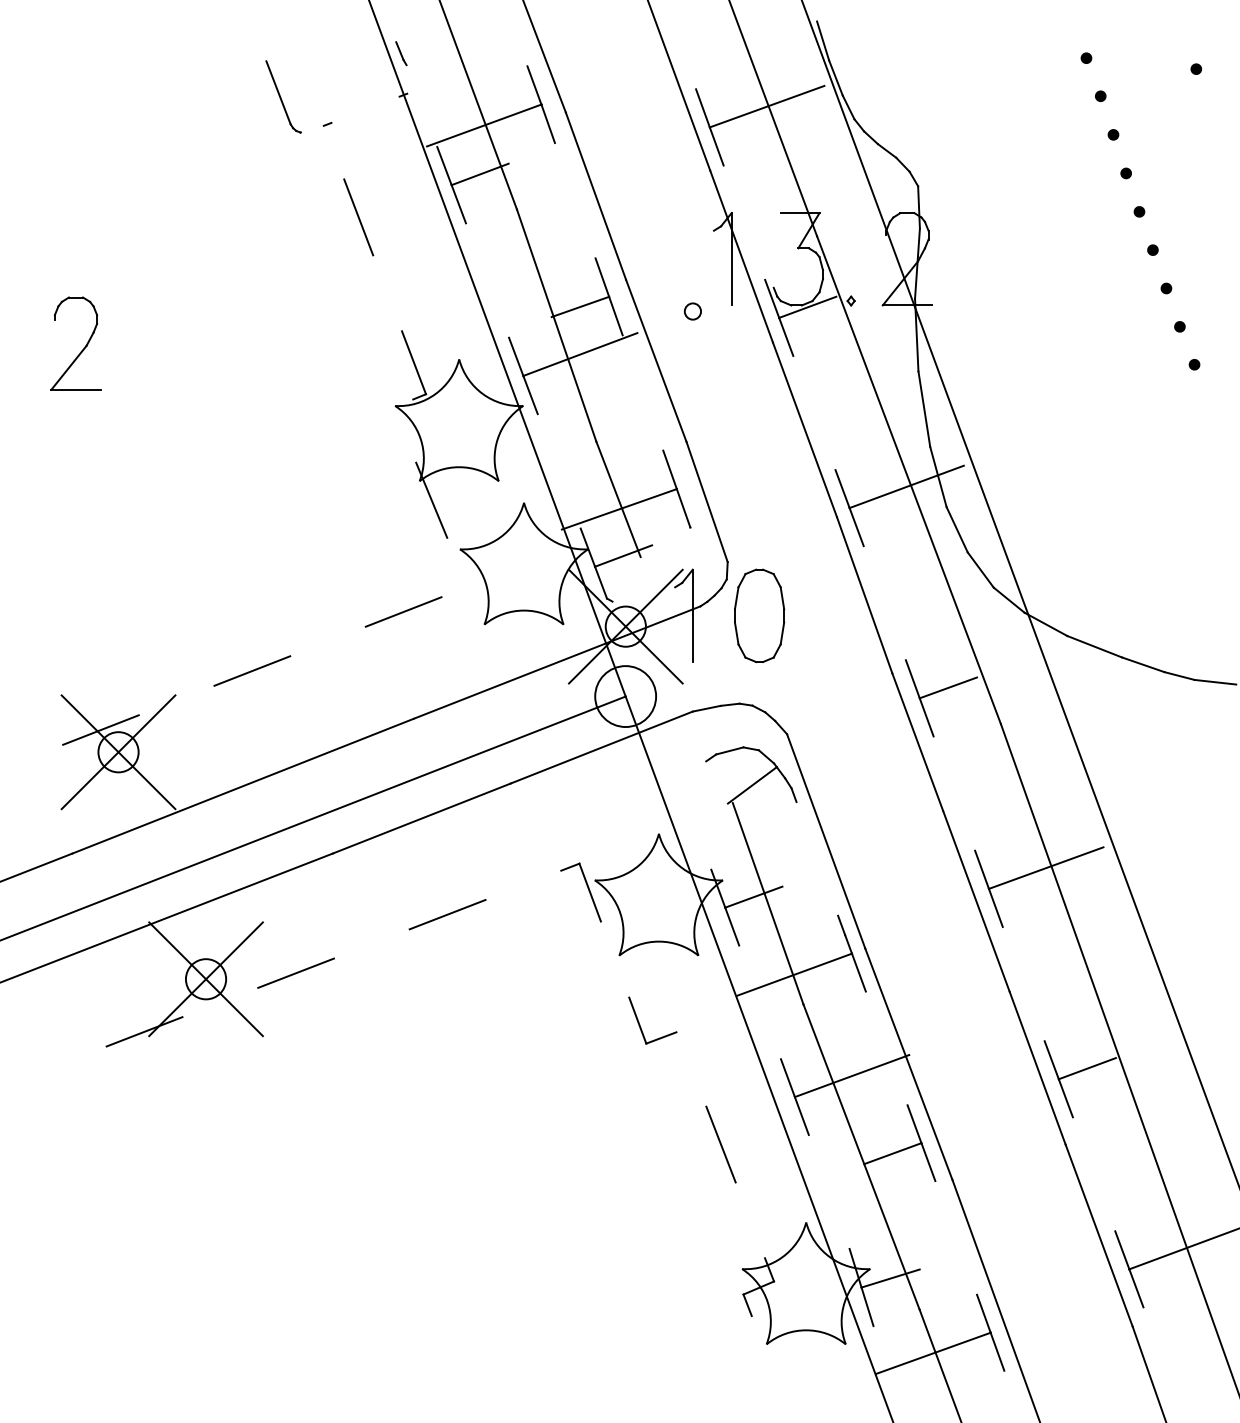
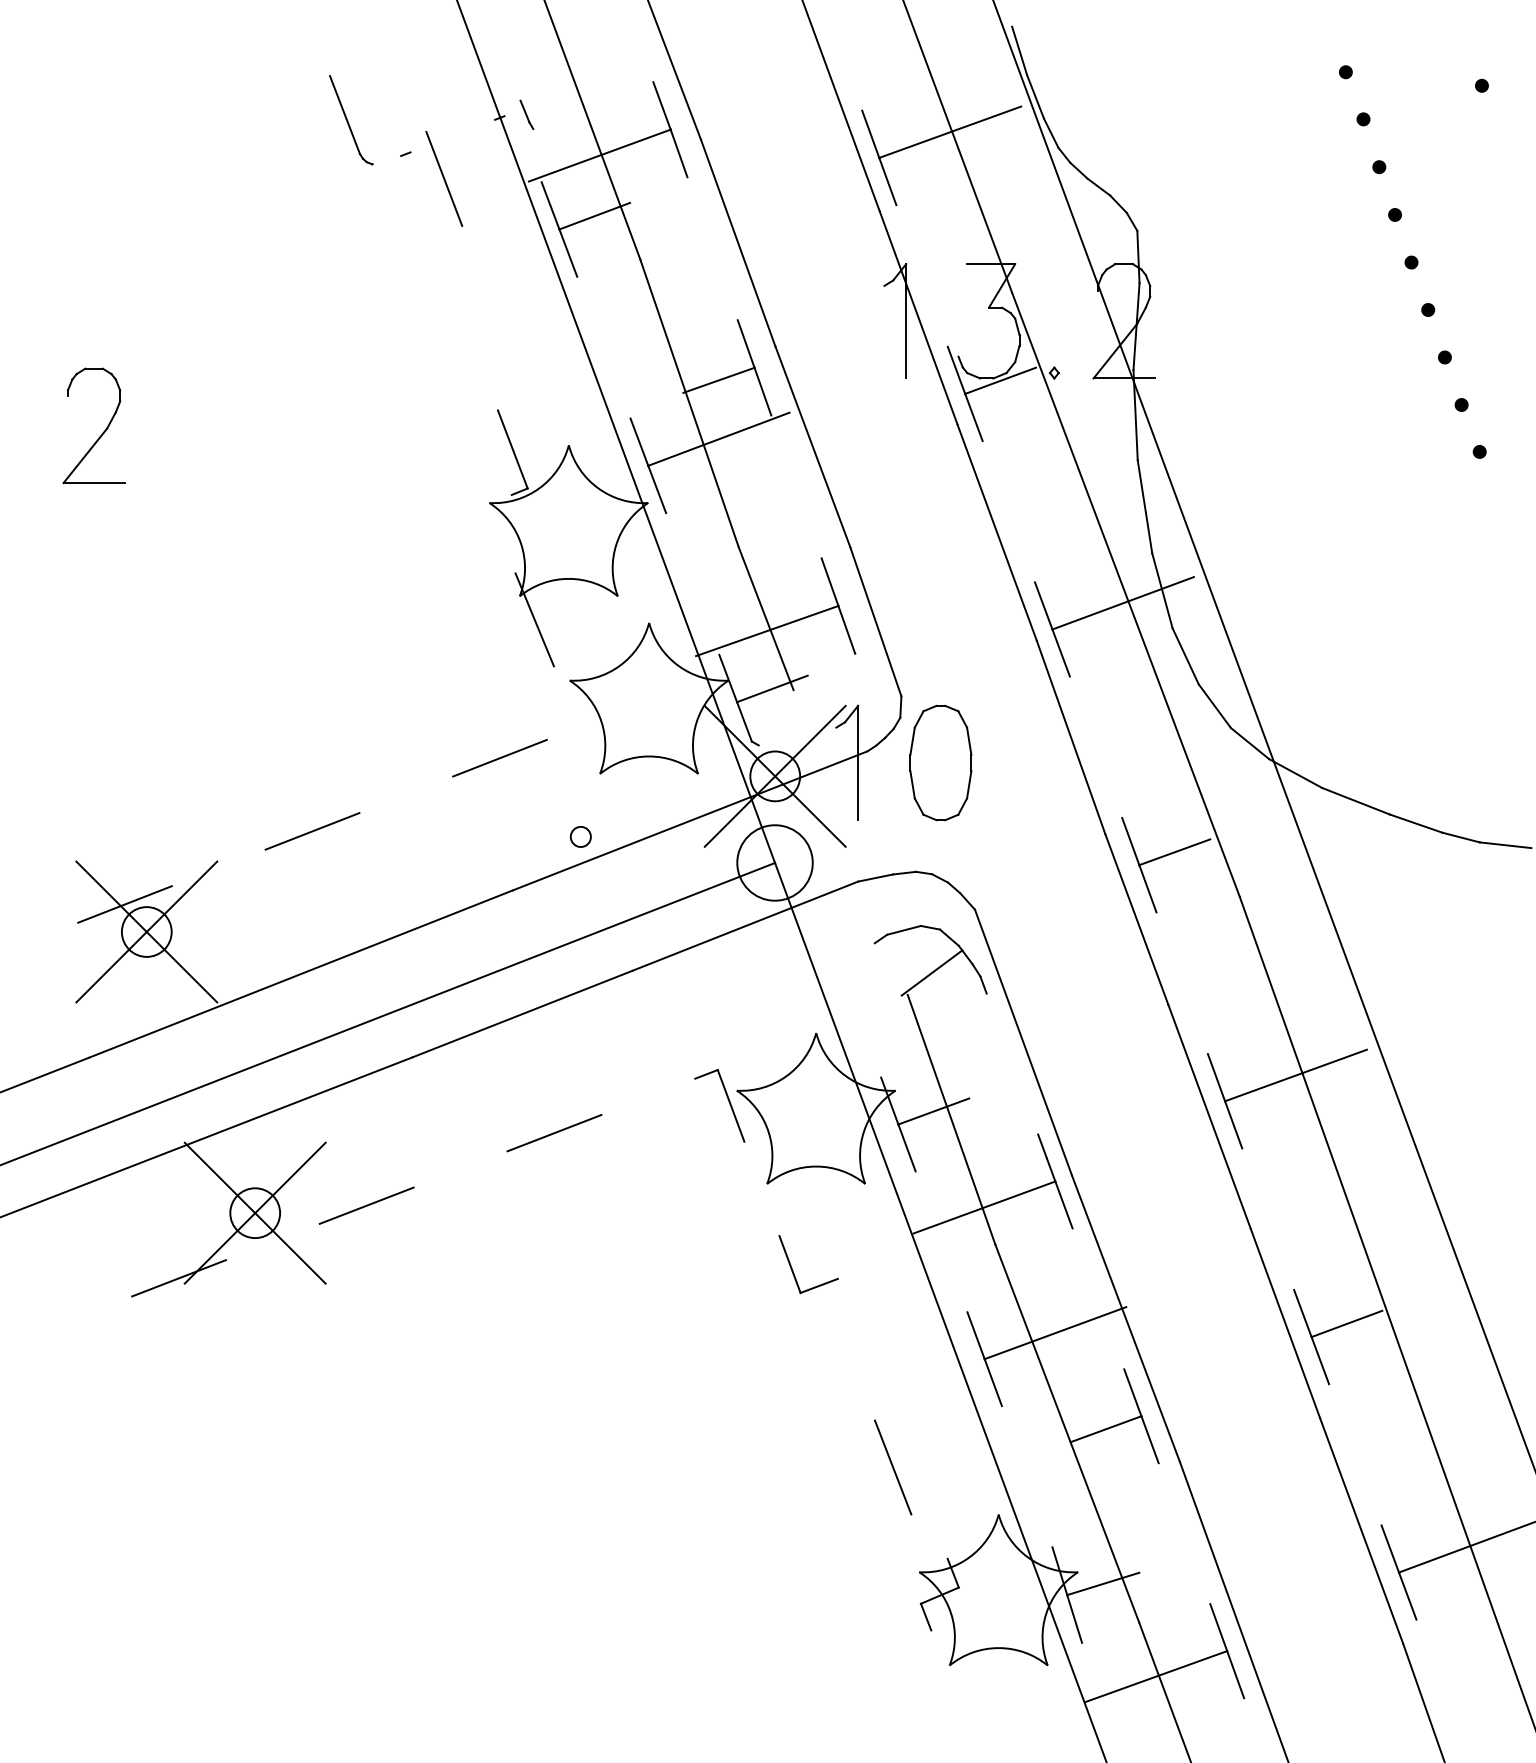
line: (401, 53) -> (527, 114), moved
line: (358, 217) -> (444, 179), moved
circle: (692, 311) -> (580, 836), moved
line: (720, 1144) -> (892, 1467), moved

